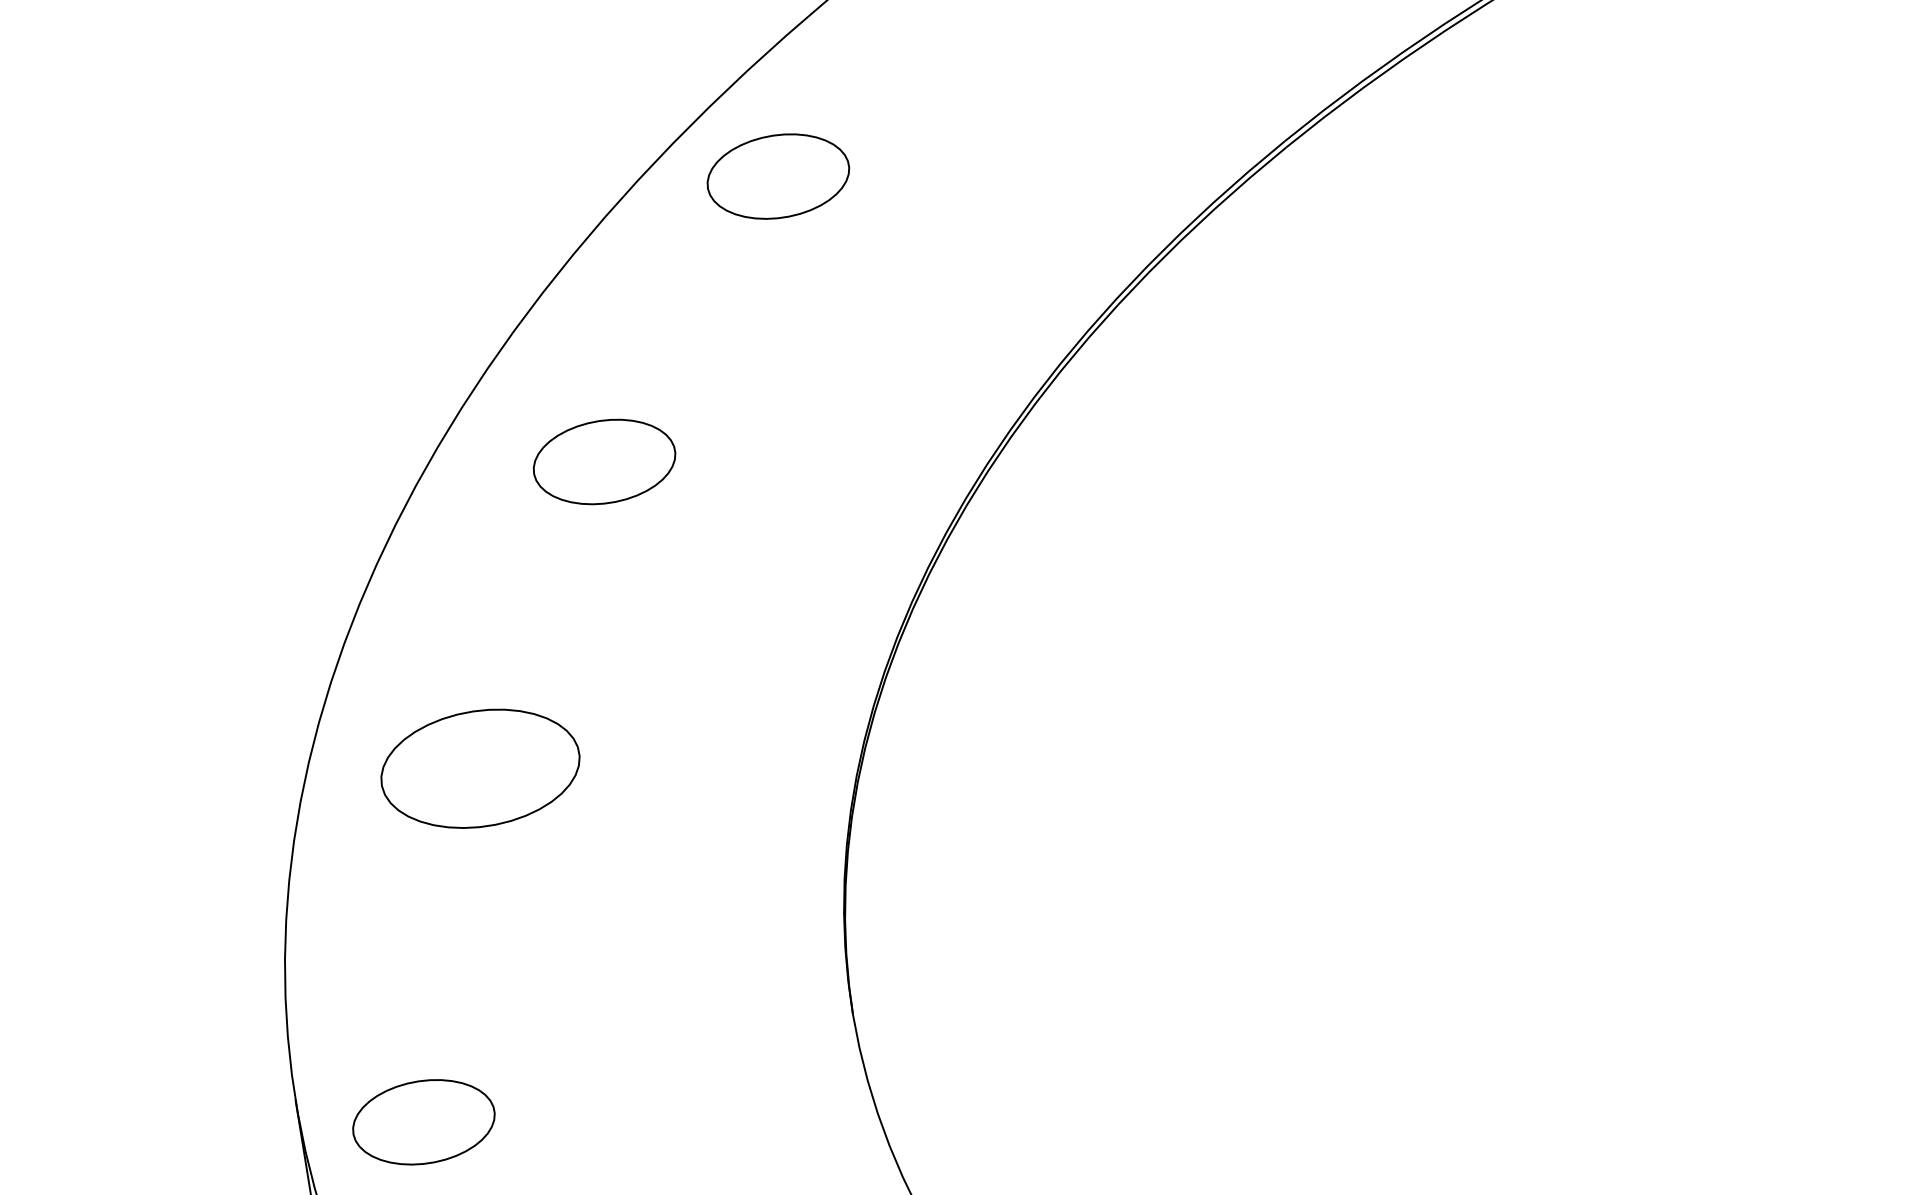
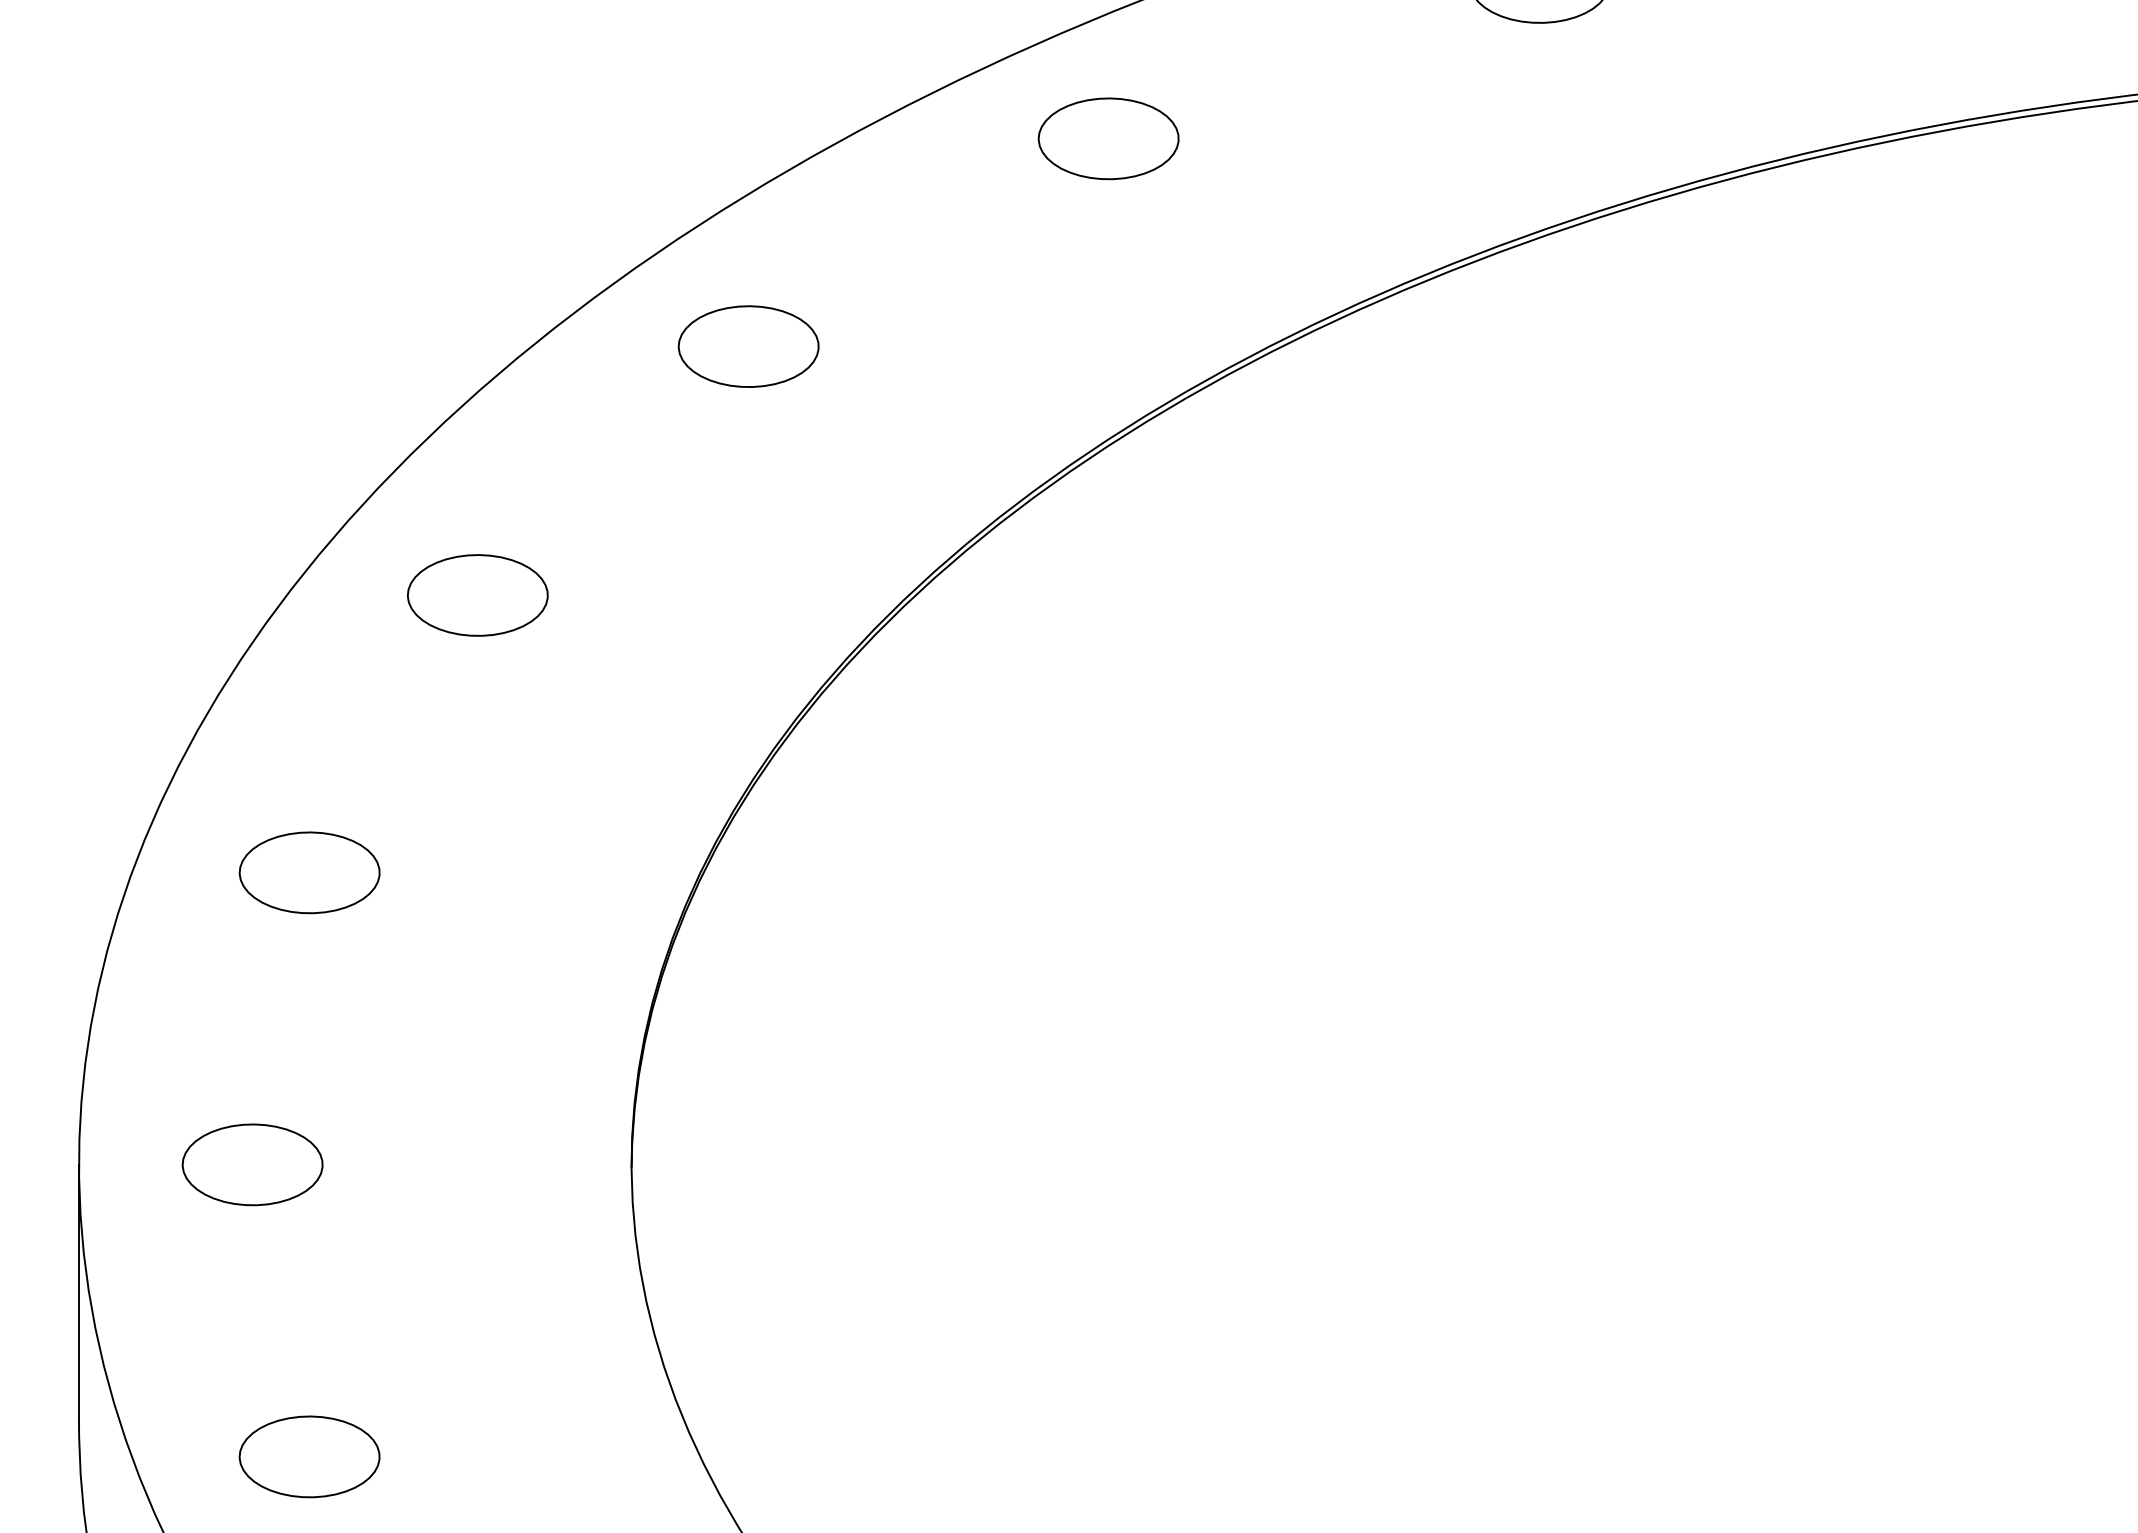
part: (778, 176) -> (748, 346), moved
part: (480, 768) -> (309, 872), size x0.71
part: (423, 1121) -> (252, 1164), moved

